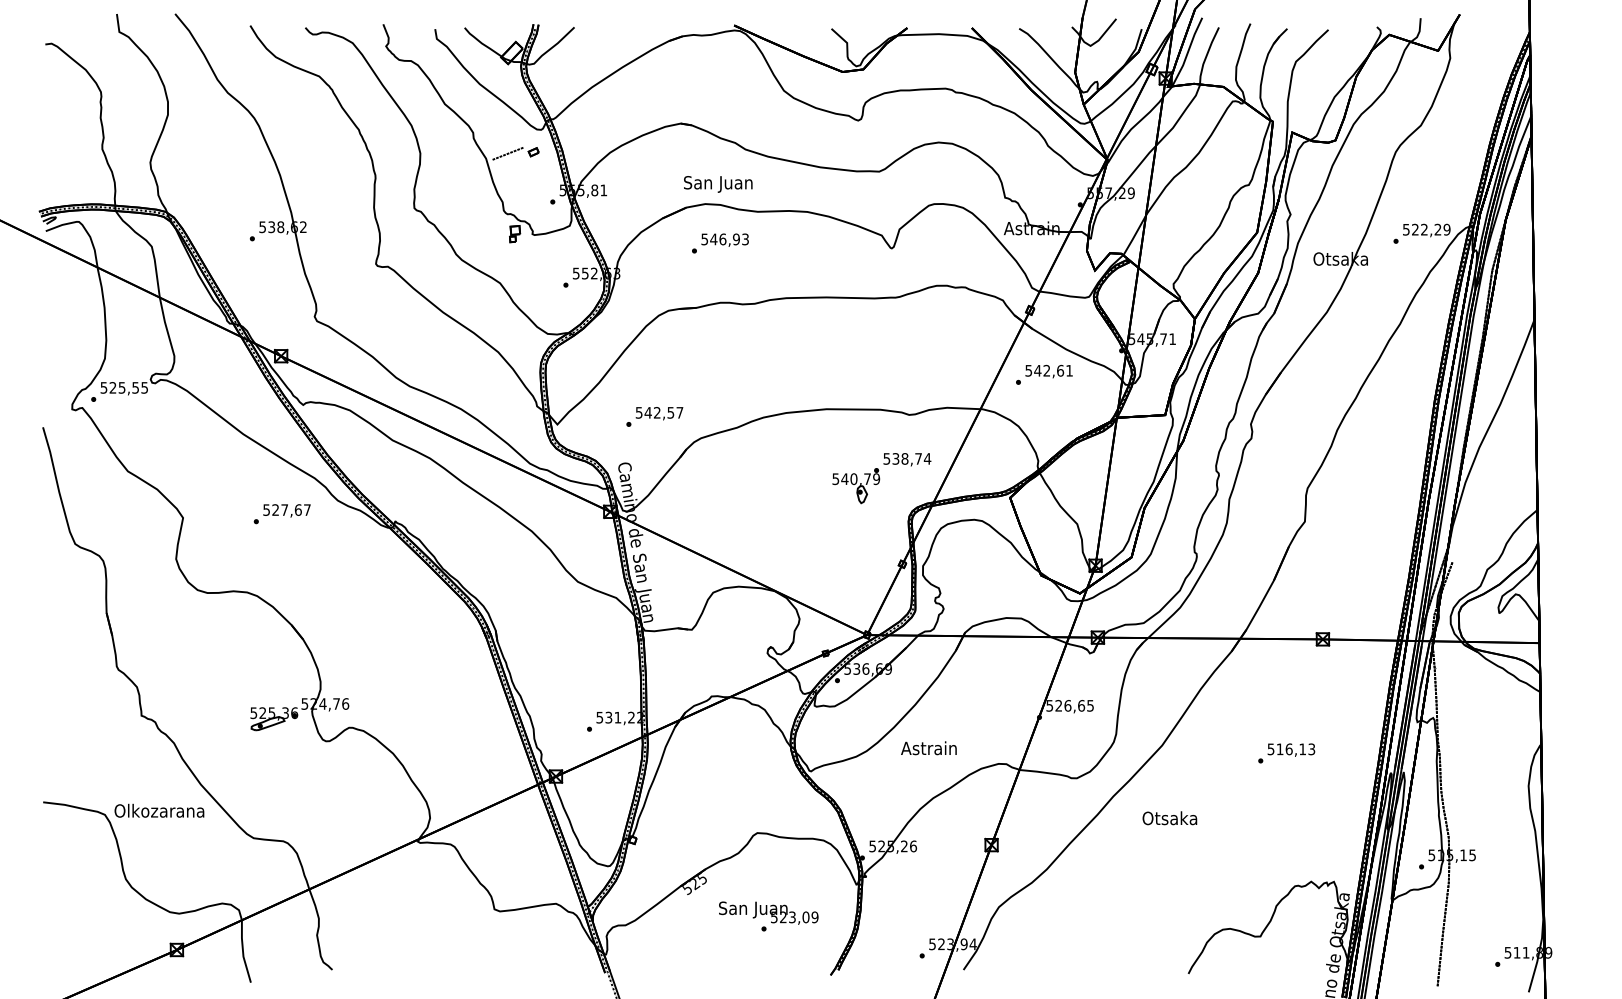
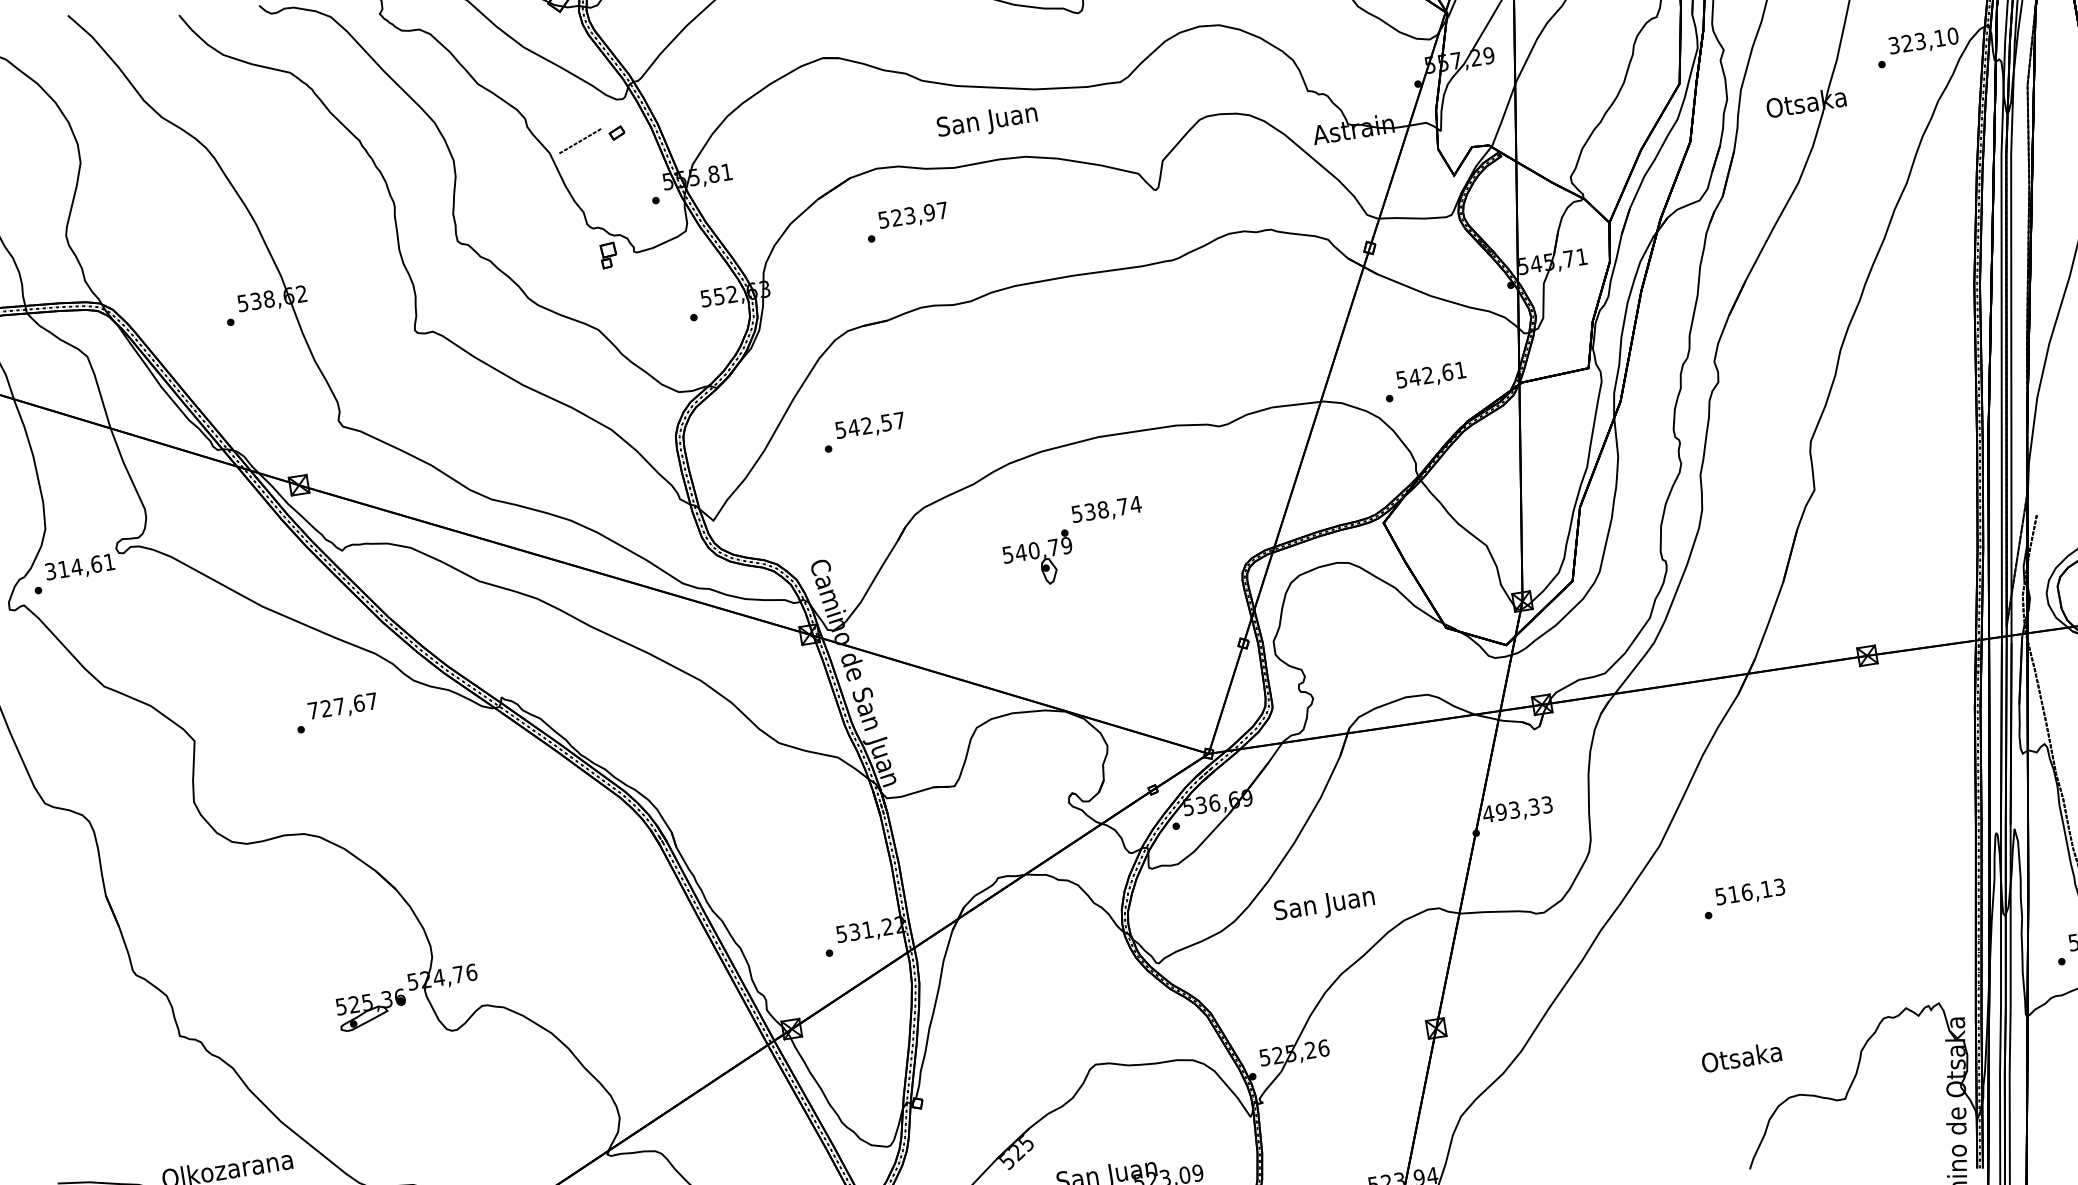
text: (718, 184) -> (987, 122), moved
text: (1426, 229) -> (1923, 40), 522,29 -> 323,10
text: (729, 239) -> (919, 214), 546,93 -> 523,97
text: (1044, 374) -> (1425, 381), moved
text: (124, 387) -> (80, 566), 525,55 -> 314,61
text: (654, 416) -> (863, 431), moved
part: (881, 478) -> (1073, 543), moved
text: (266, 509) -> (313, 709), 527,67 -> 727,67
text: (1069, 705) -> (1516, 809), 526,65 -> 493,33
text: (929, 749) -> (1324, 904), Astrain -> San Juan
text: (1286, 753) -> (1744, 898), moved
text: (1169, 818) -> (1741, 1057), moved

